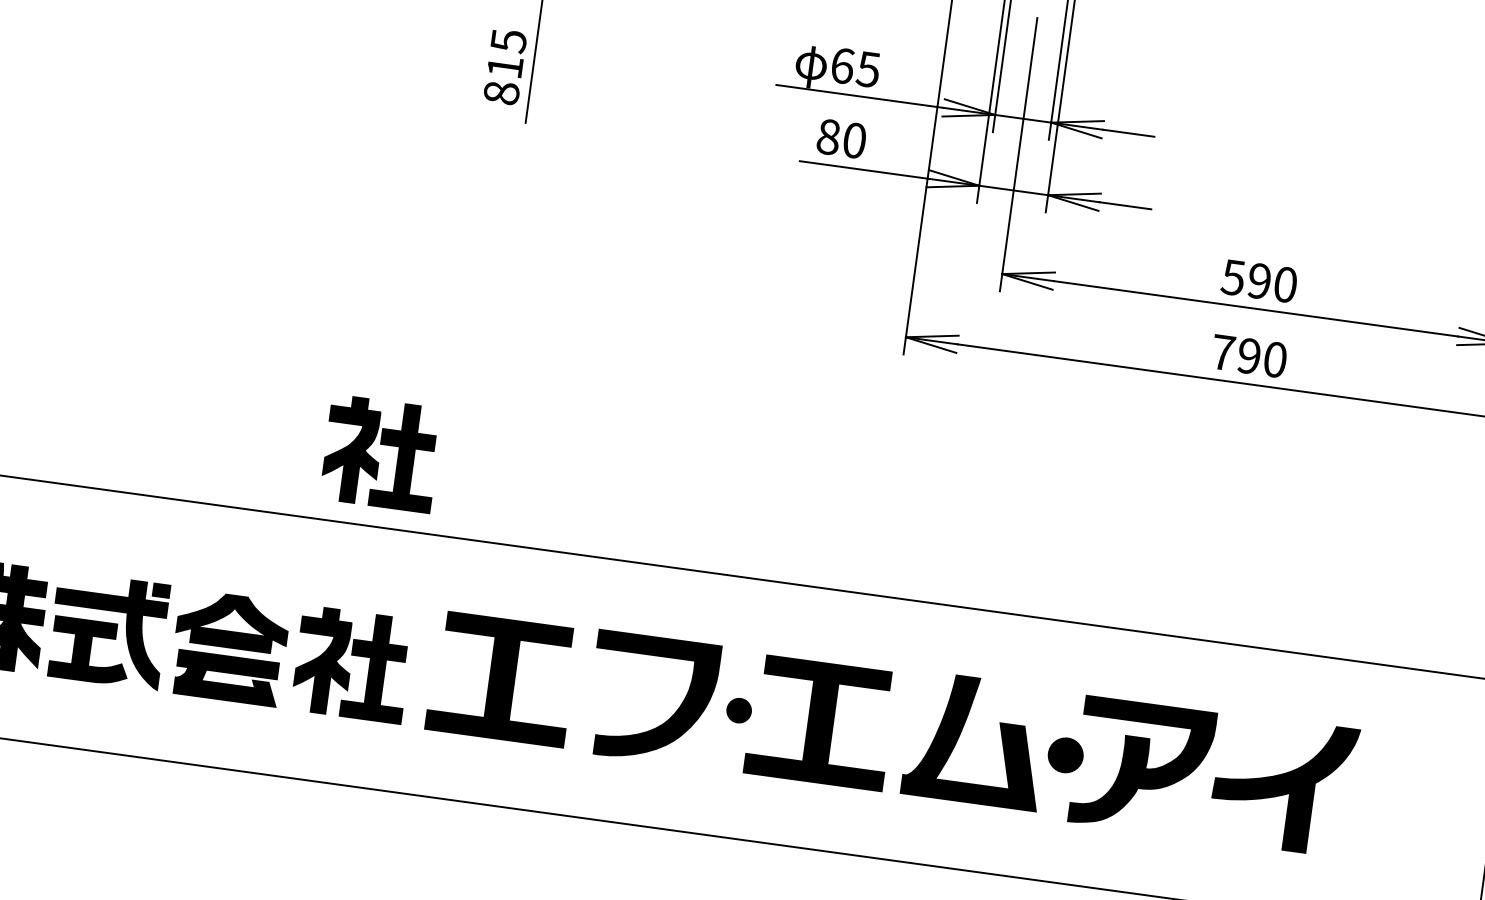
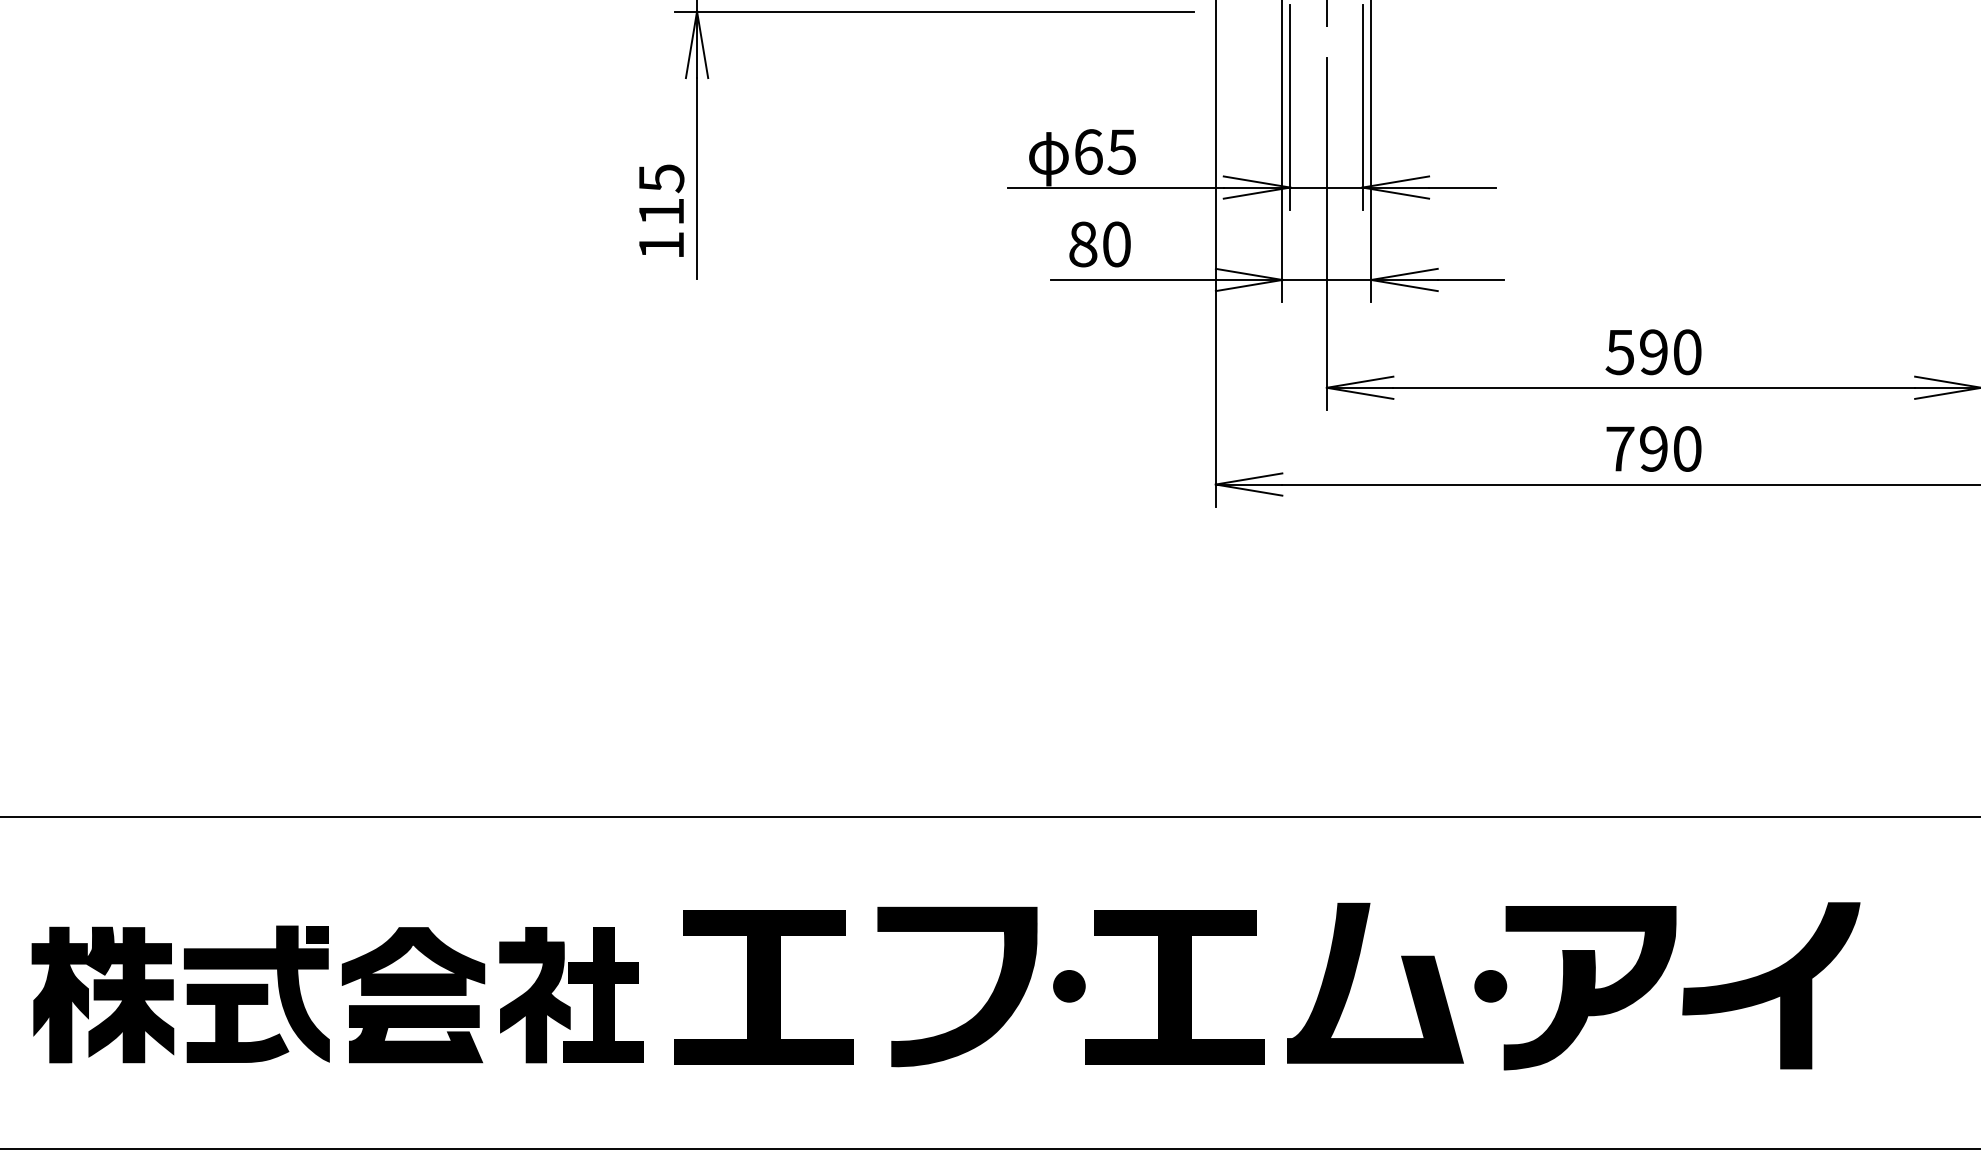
text: (501, 93) -> (661, 245), 815 -> 115
part: (375, 459) -> (565, 731), removed
part: (1065, 755) -> (1490, 986), size x0.71

